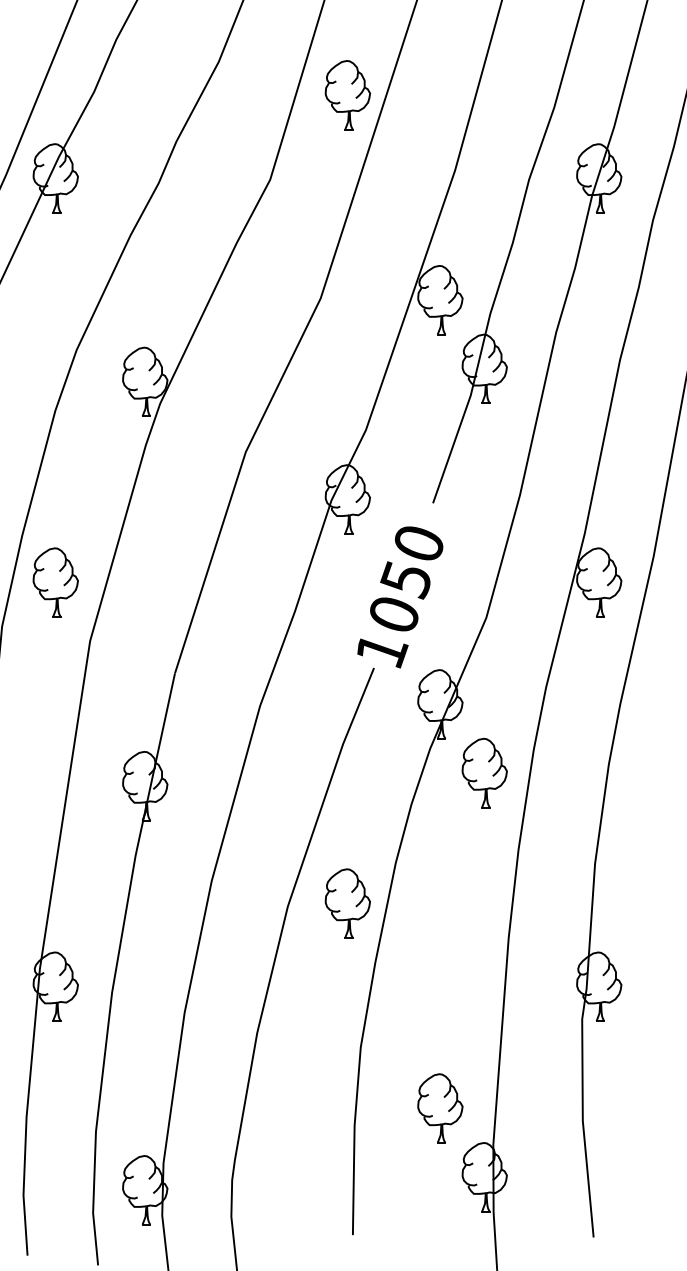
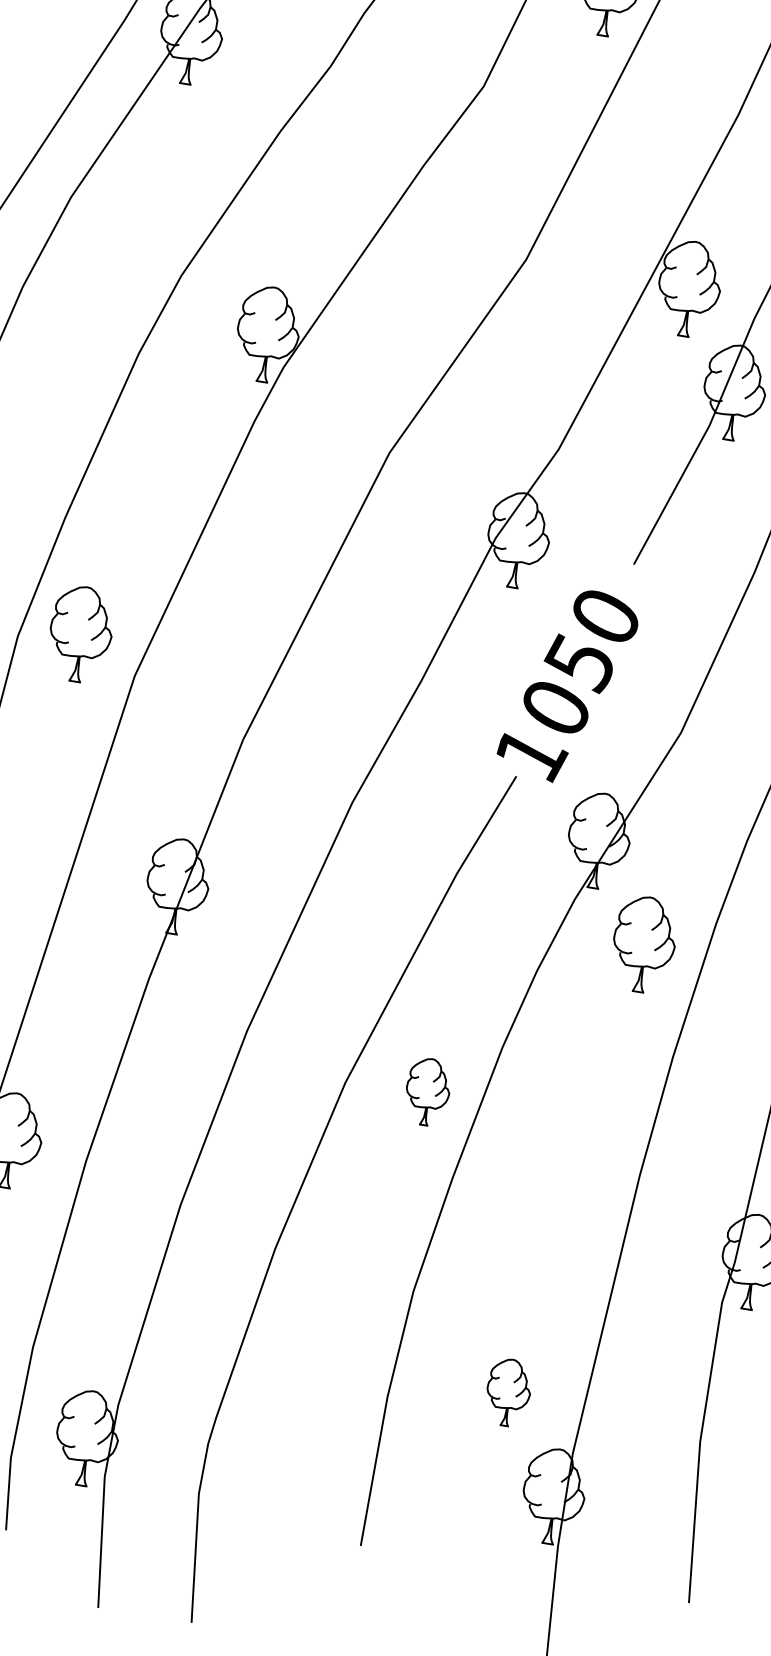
part: (55, 582) -> (80, 634), moved
part: (347, 903) -> (427, 1091), size x0.7
part: (440, 1108) -> (508, 1392), size x0.7

